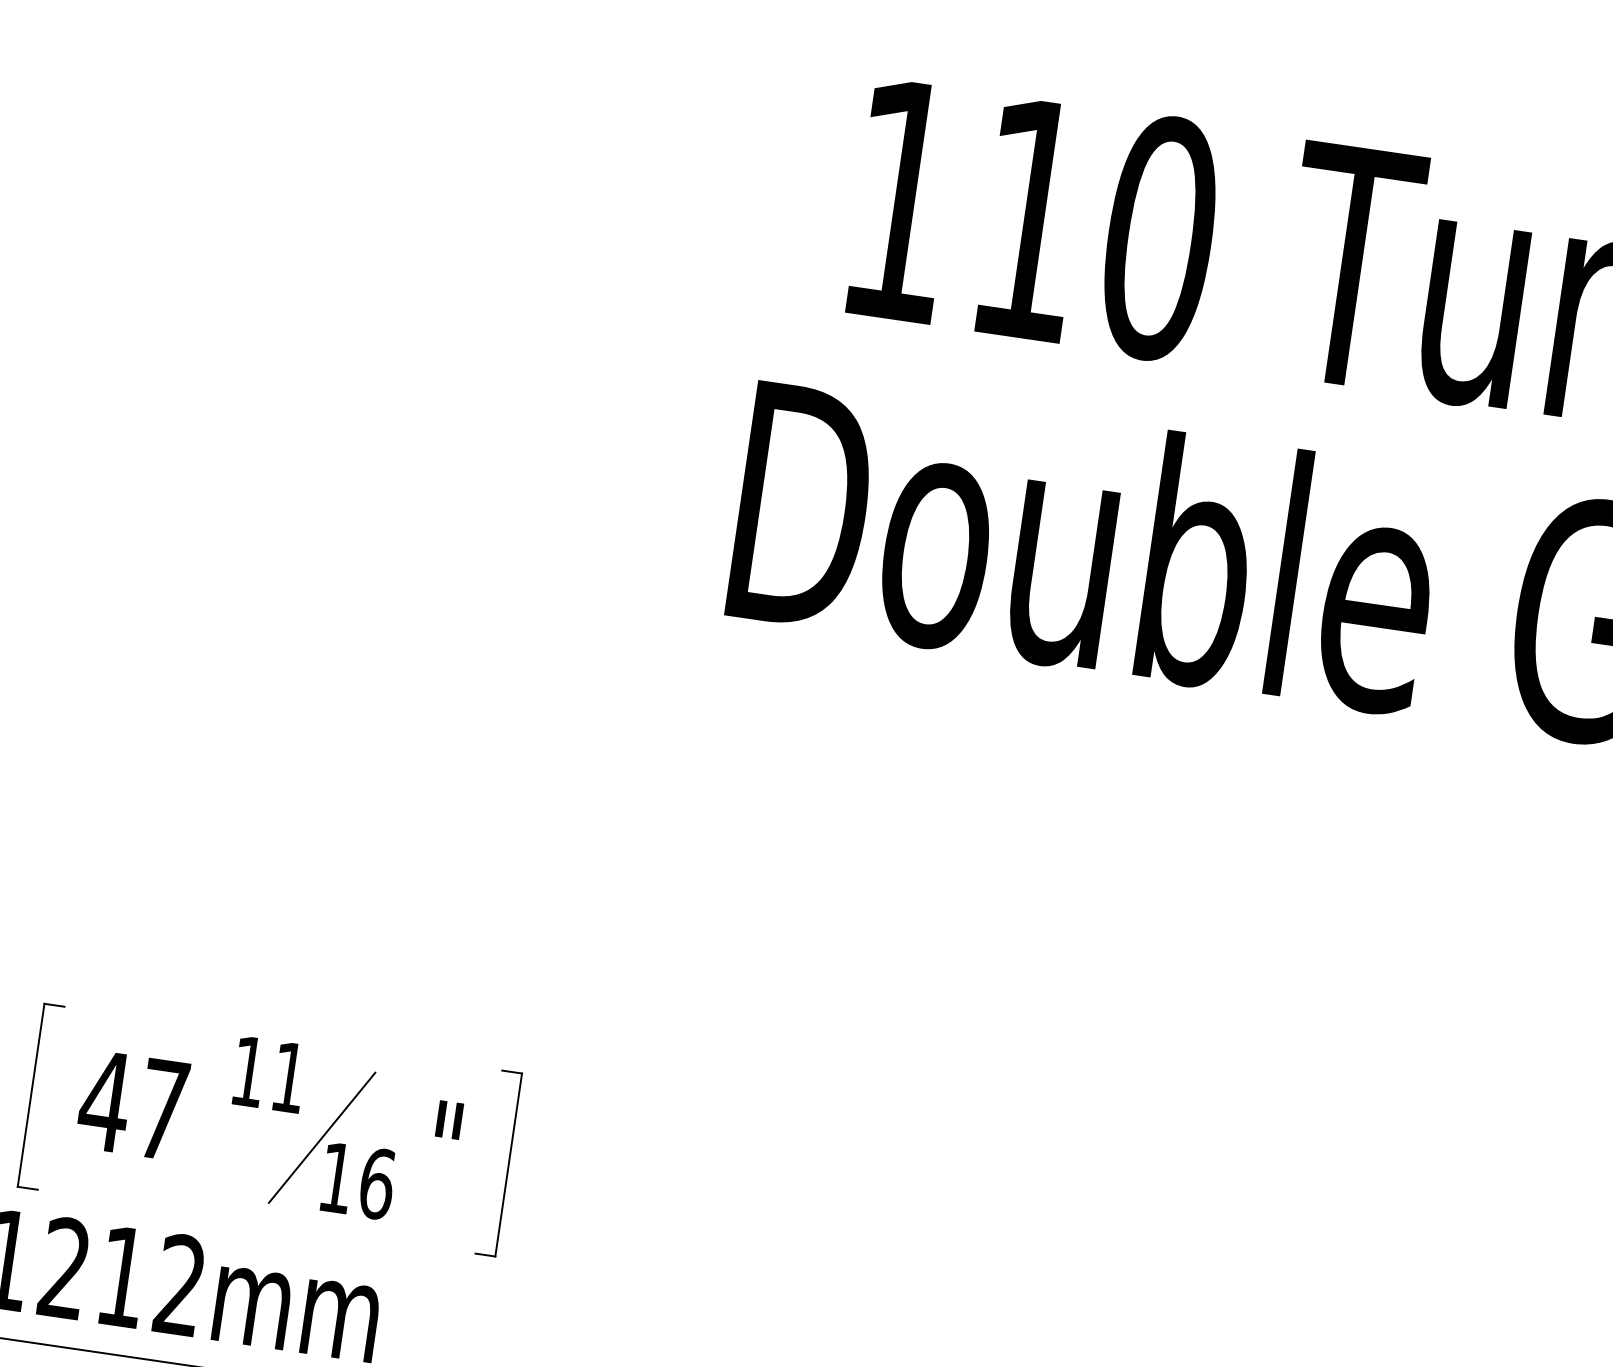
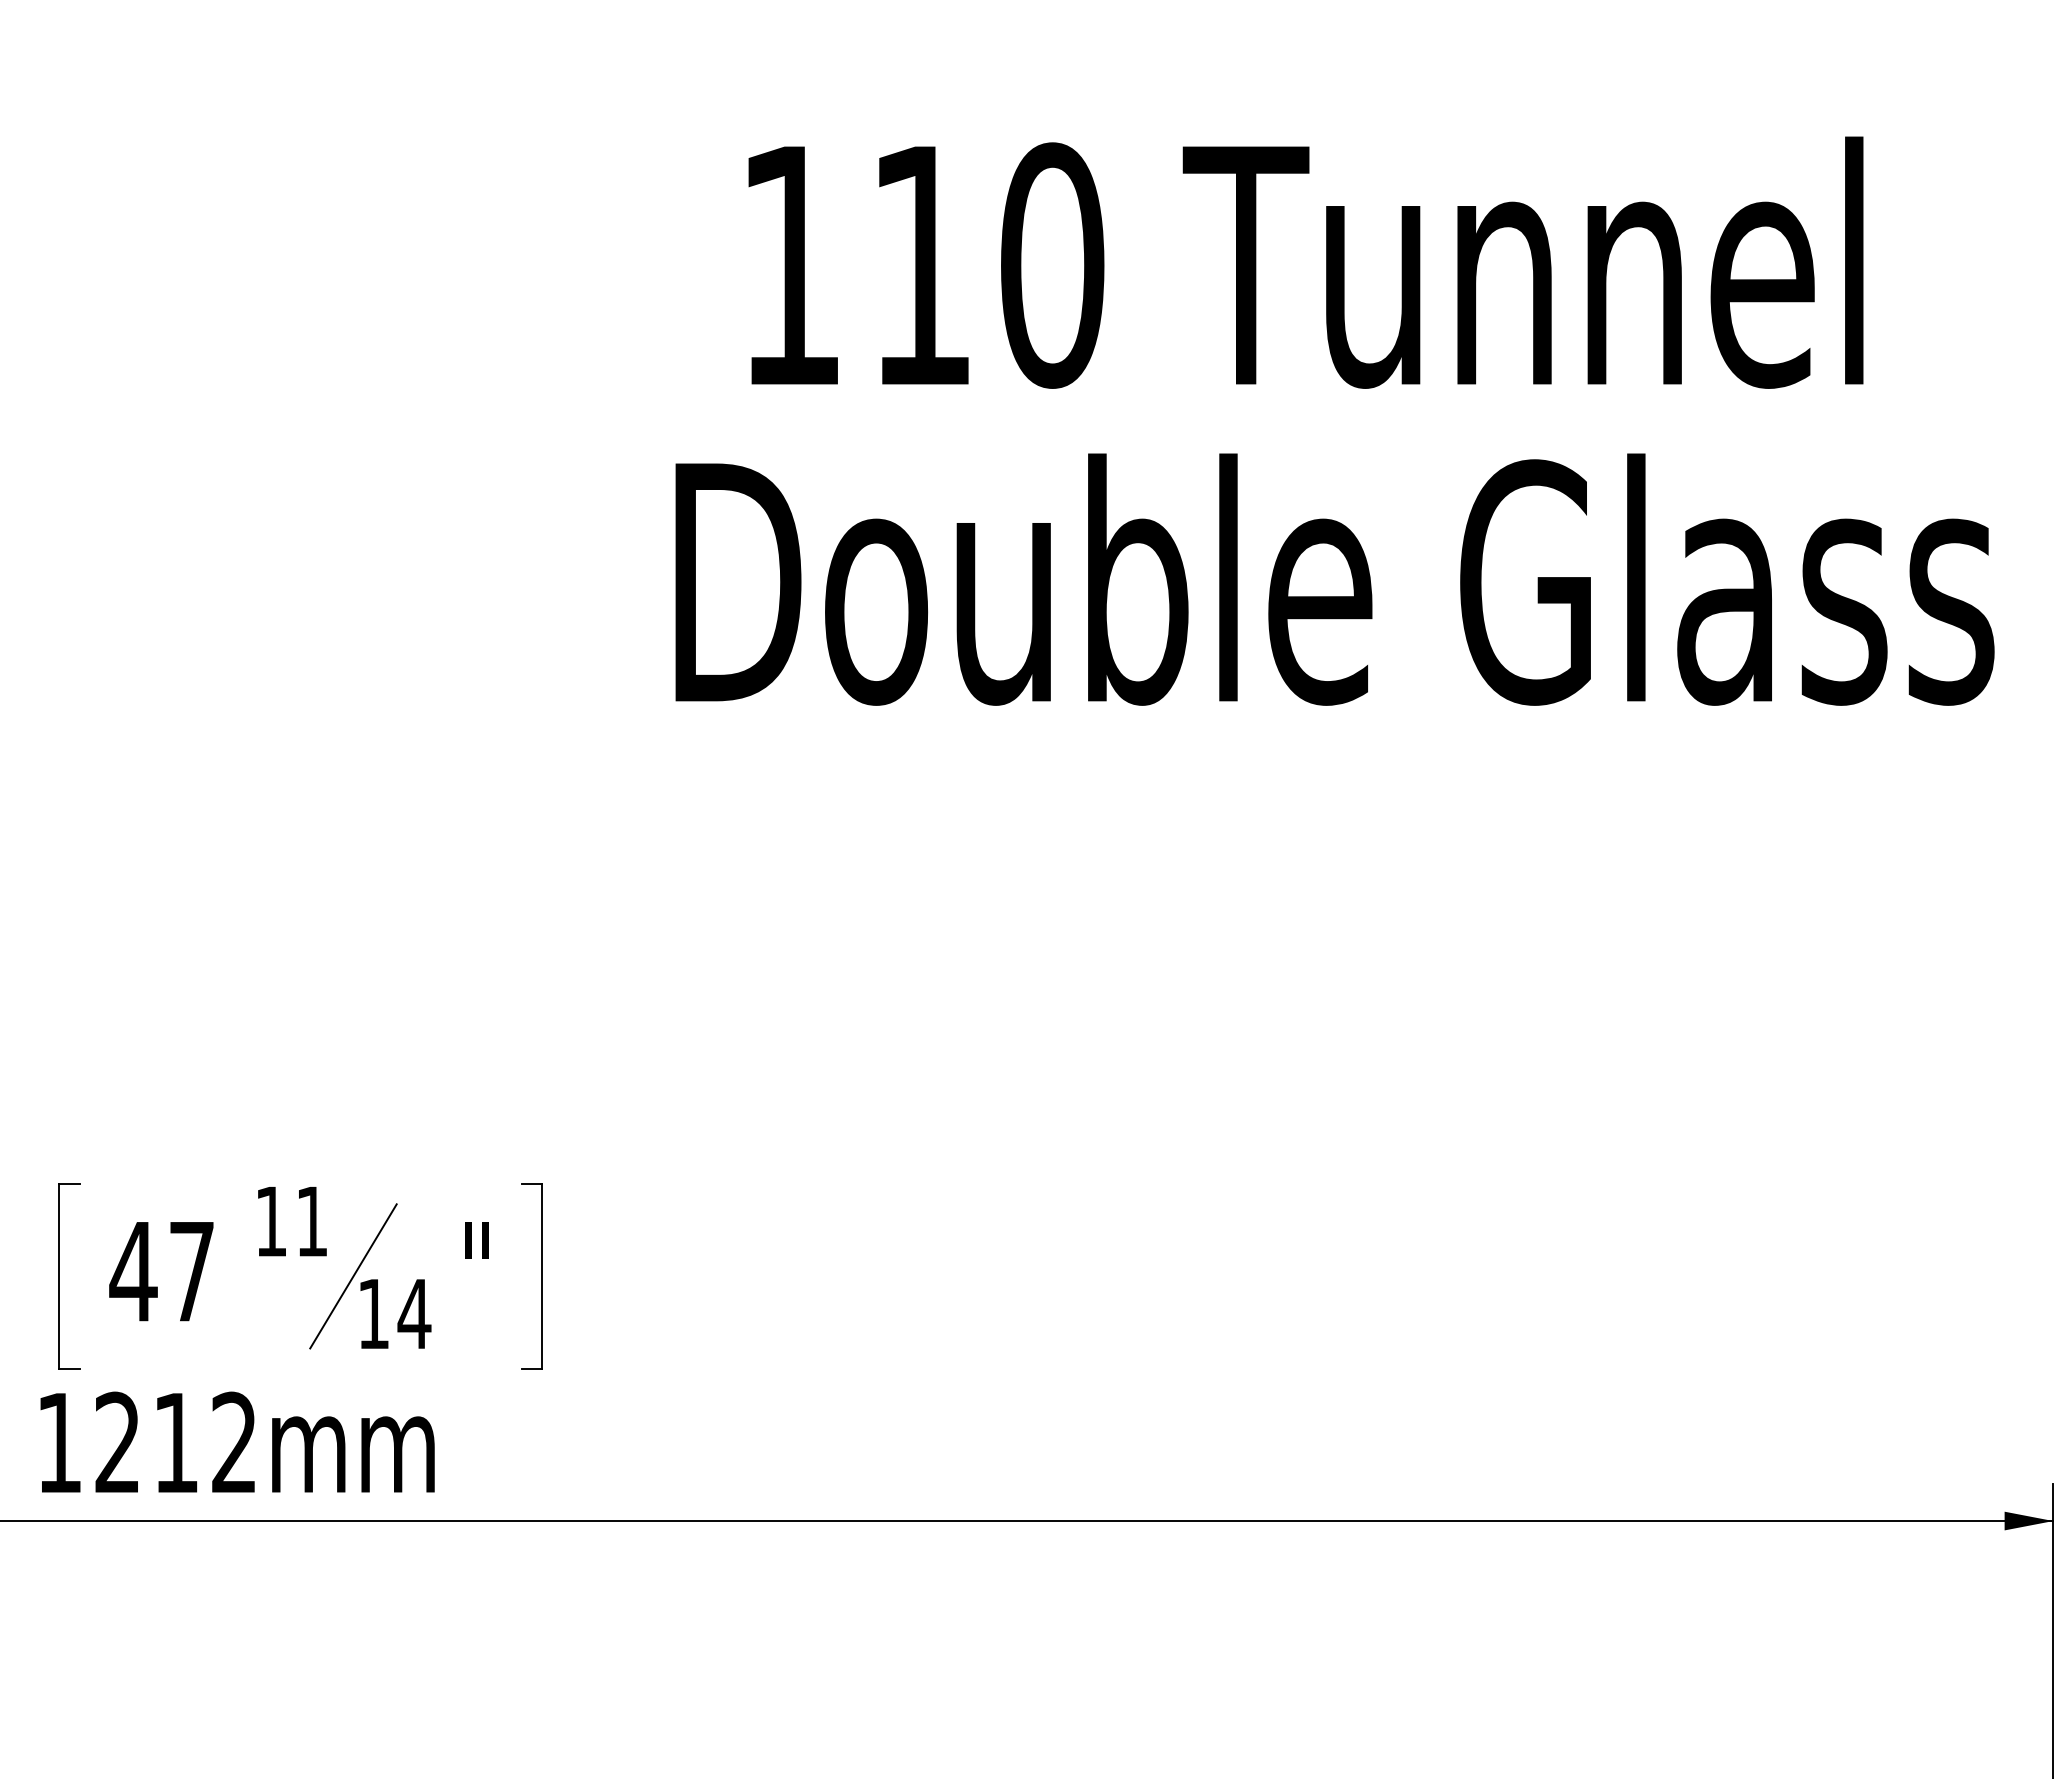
text: (377, 1183) -> (414, 1313), 16 -> 14

